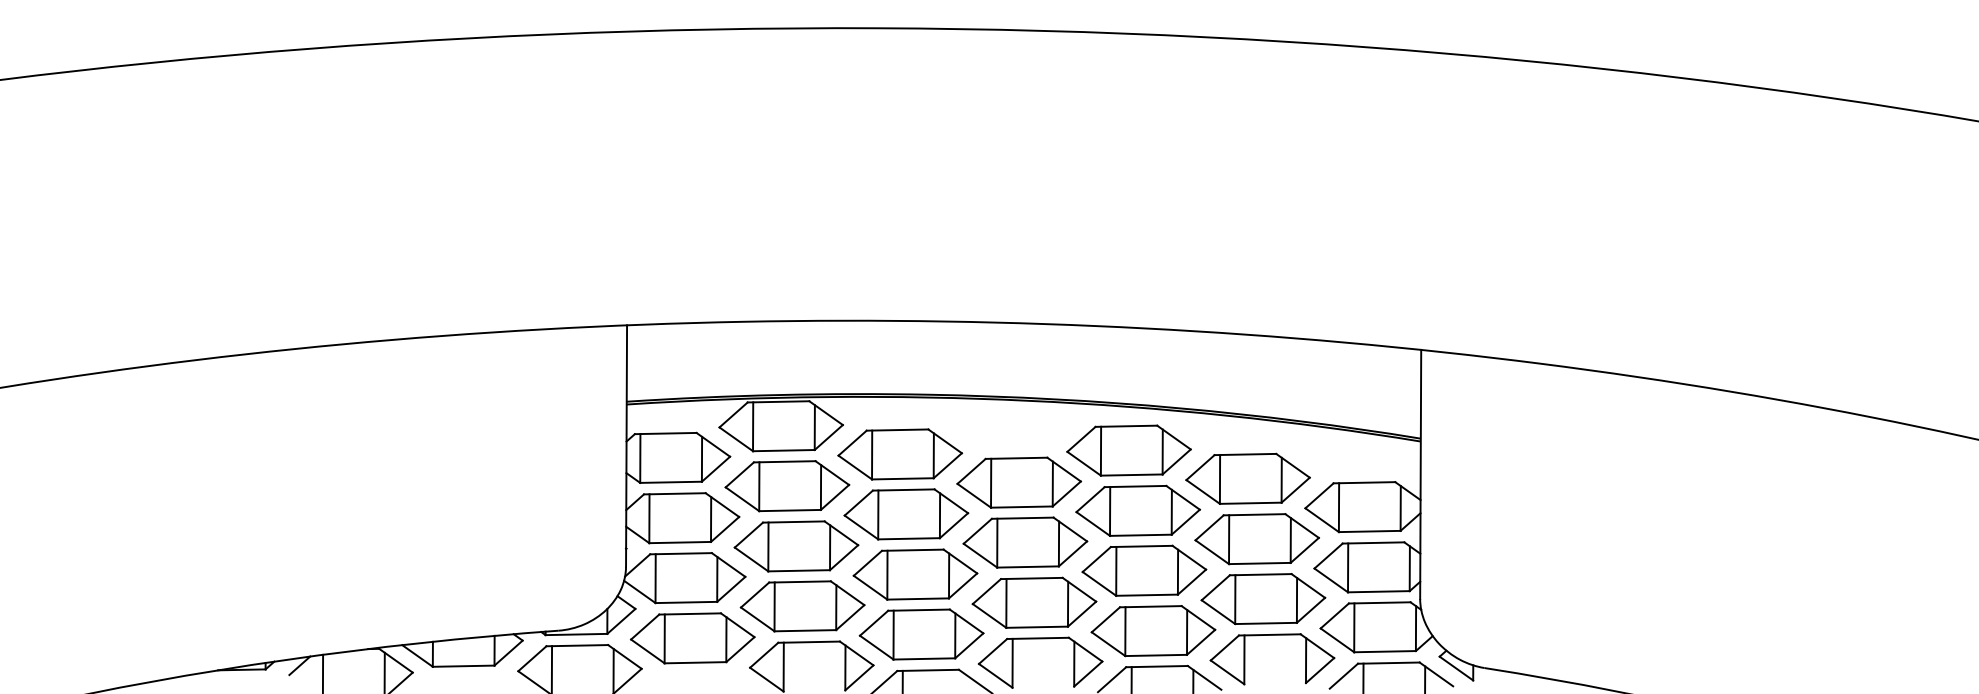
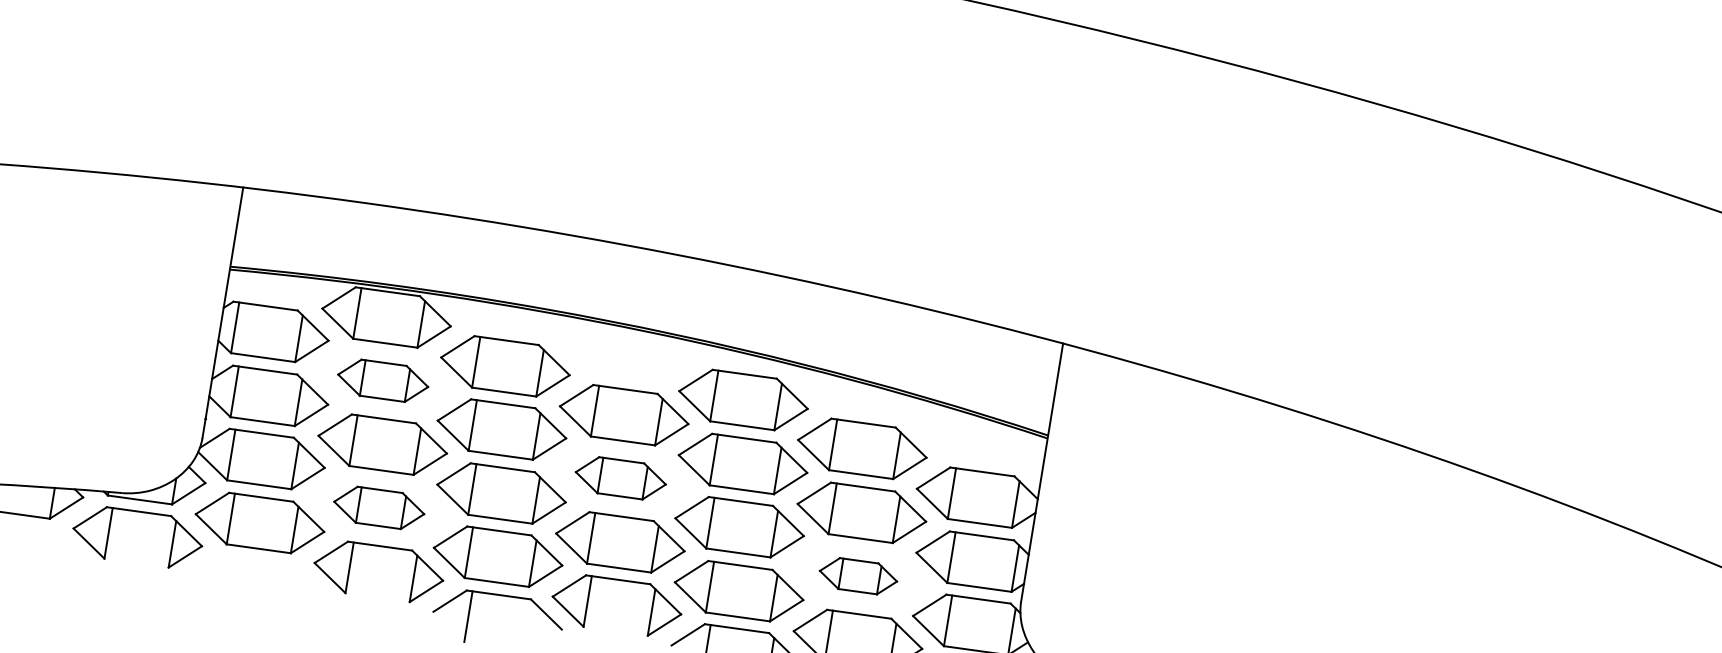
part: (787, 486) -> (383, 381), size x0.7
part: (1025, 542) -> (620, 478), size x0.7
part: (1263, 599) -> (858, 576), size x0.6
part: (802, 606) -> (379, 508), size x0.7

